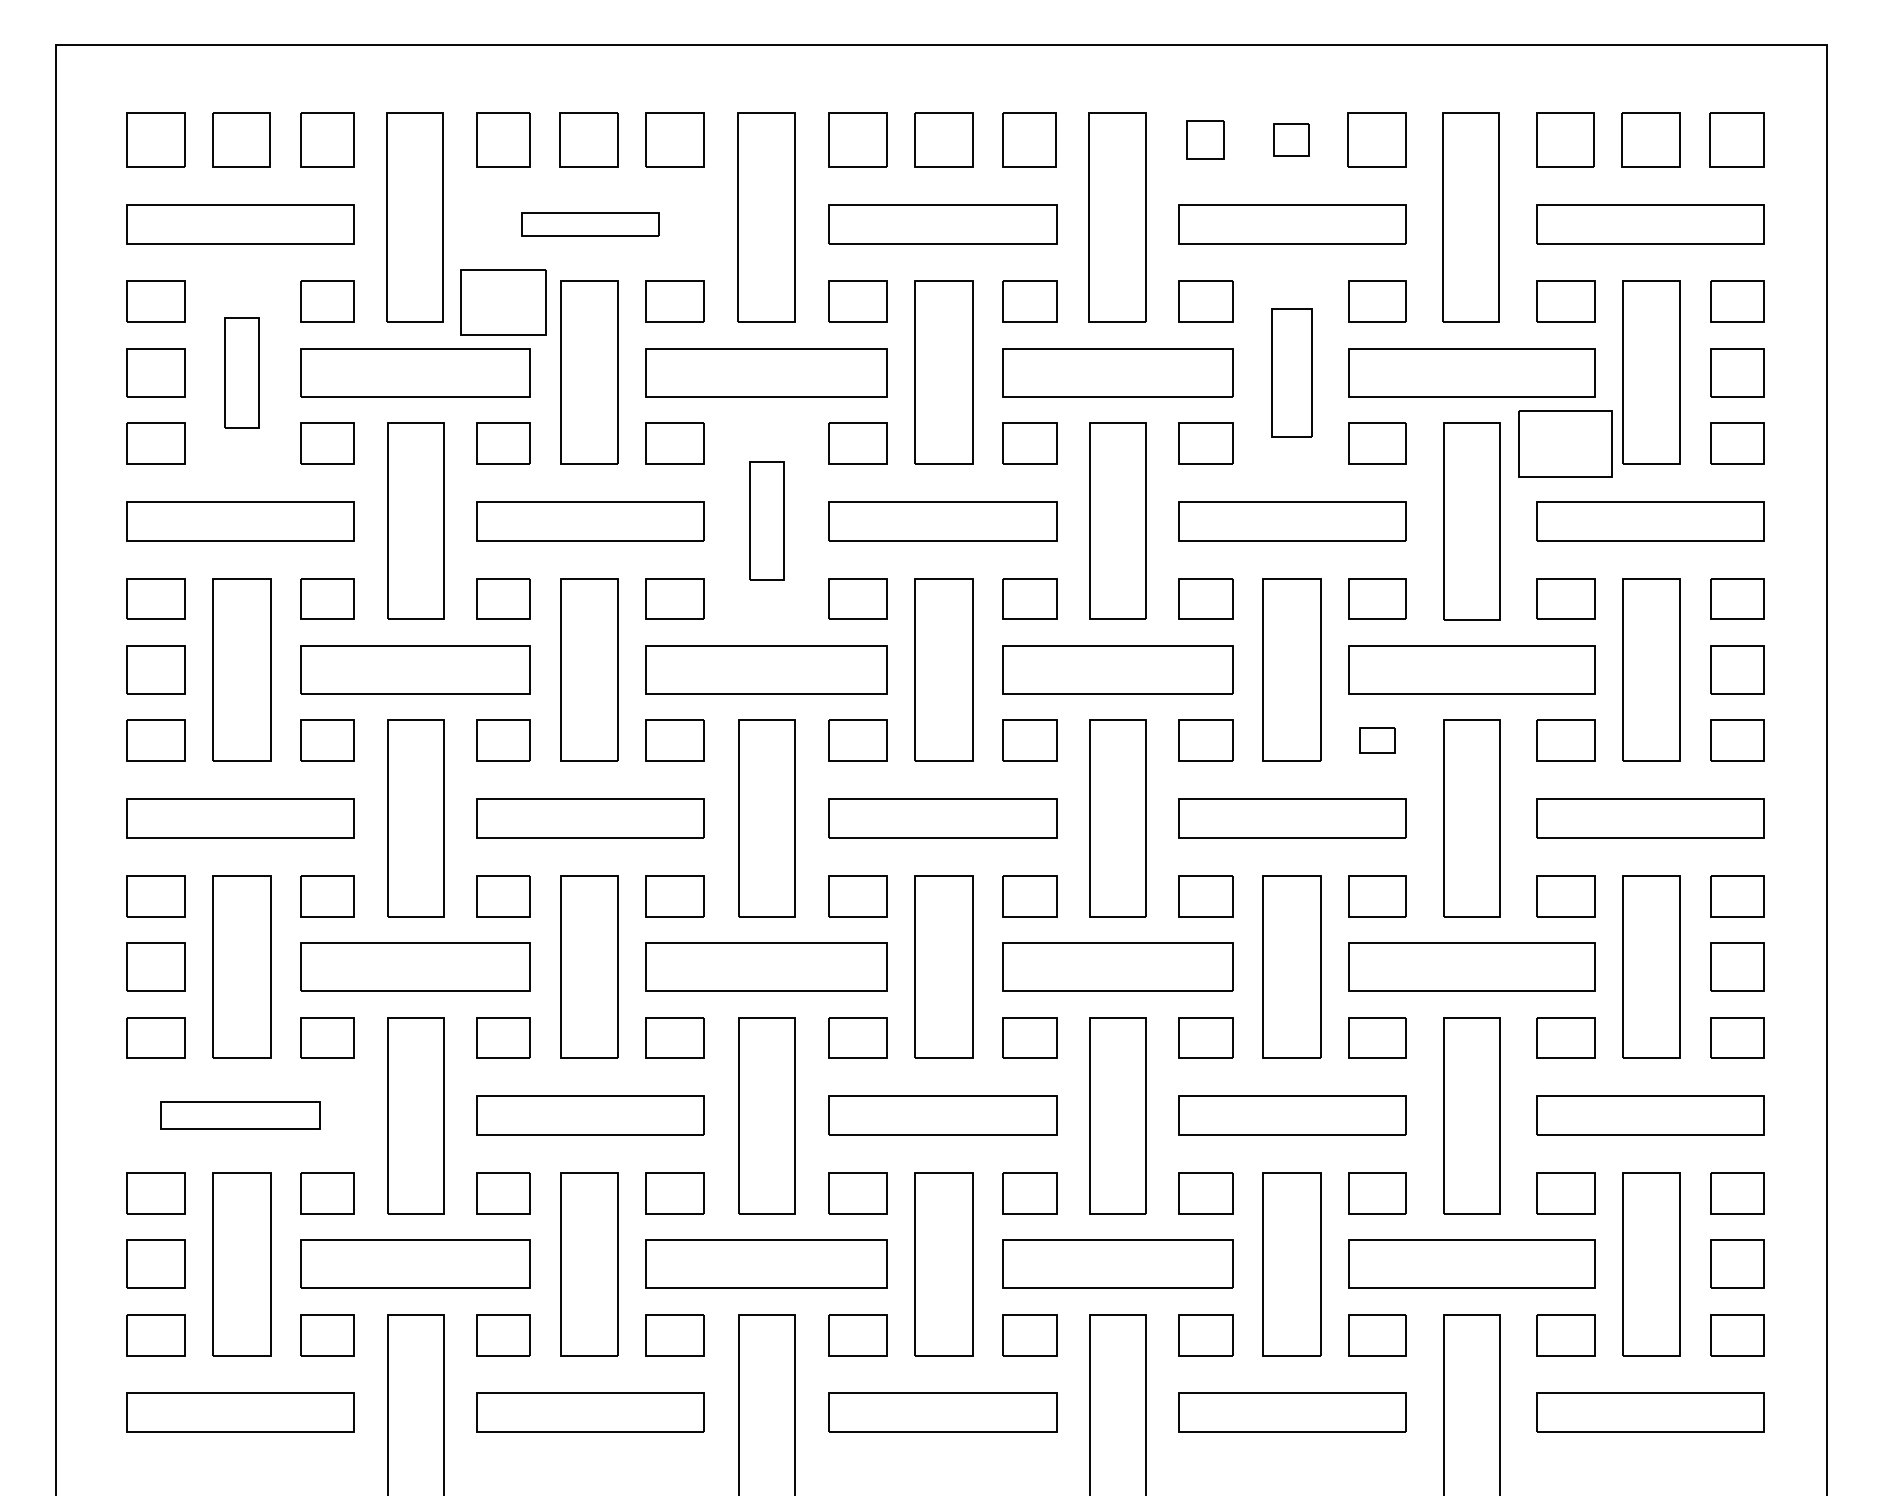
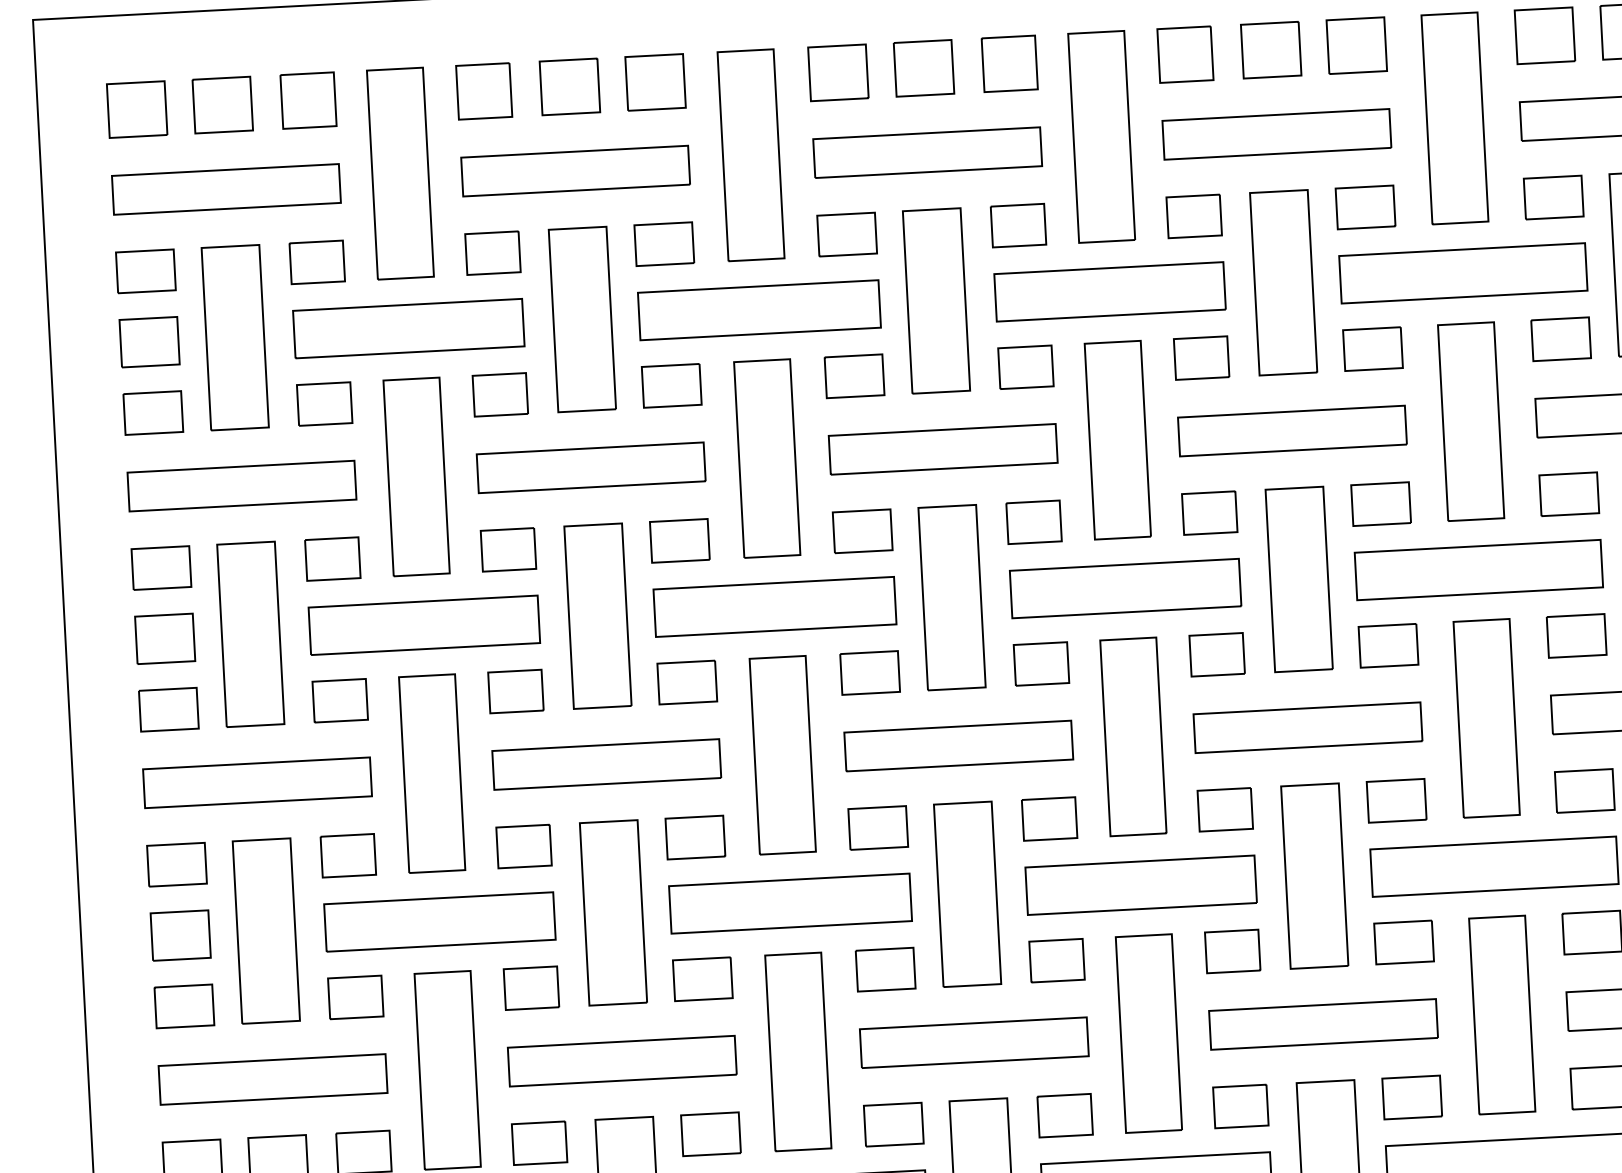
part: (1205, 139) -> (1185, 54), size x1.43
part: (1290, 139) -> (1270, 49), size x1.67
part: (590, 224) -> (575, 171), size x1.67
part: (503, 301) -> (492, 252), size x0.62
part: (241, 372) -> (234, 337), size x1.67
part: (1291, 372) -> (1283, 282), size x1.43
part: (1565, 443) -> (1560, 338), size x0.62
part: (766, 520) -> (766, 457), size x1.67
part: (1377, 740) -> (1388, 645), size x1.67
part: (240, 1115) -> (272, 1079), size x1.43

